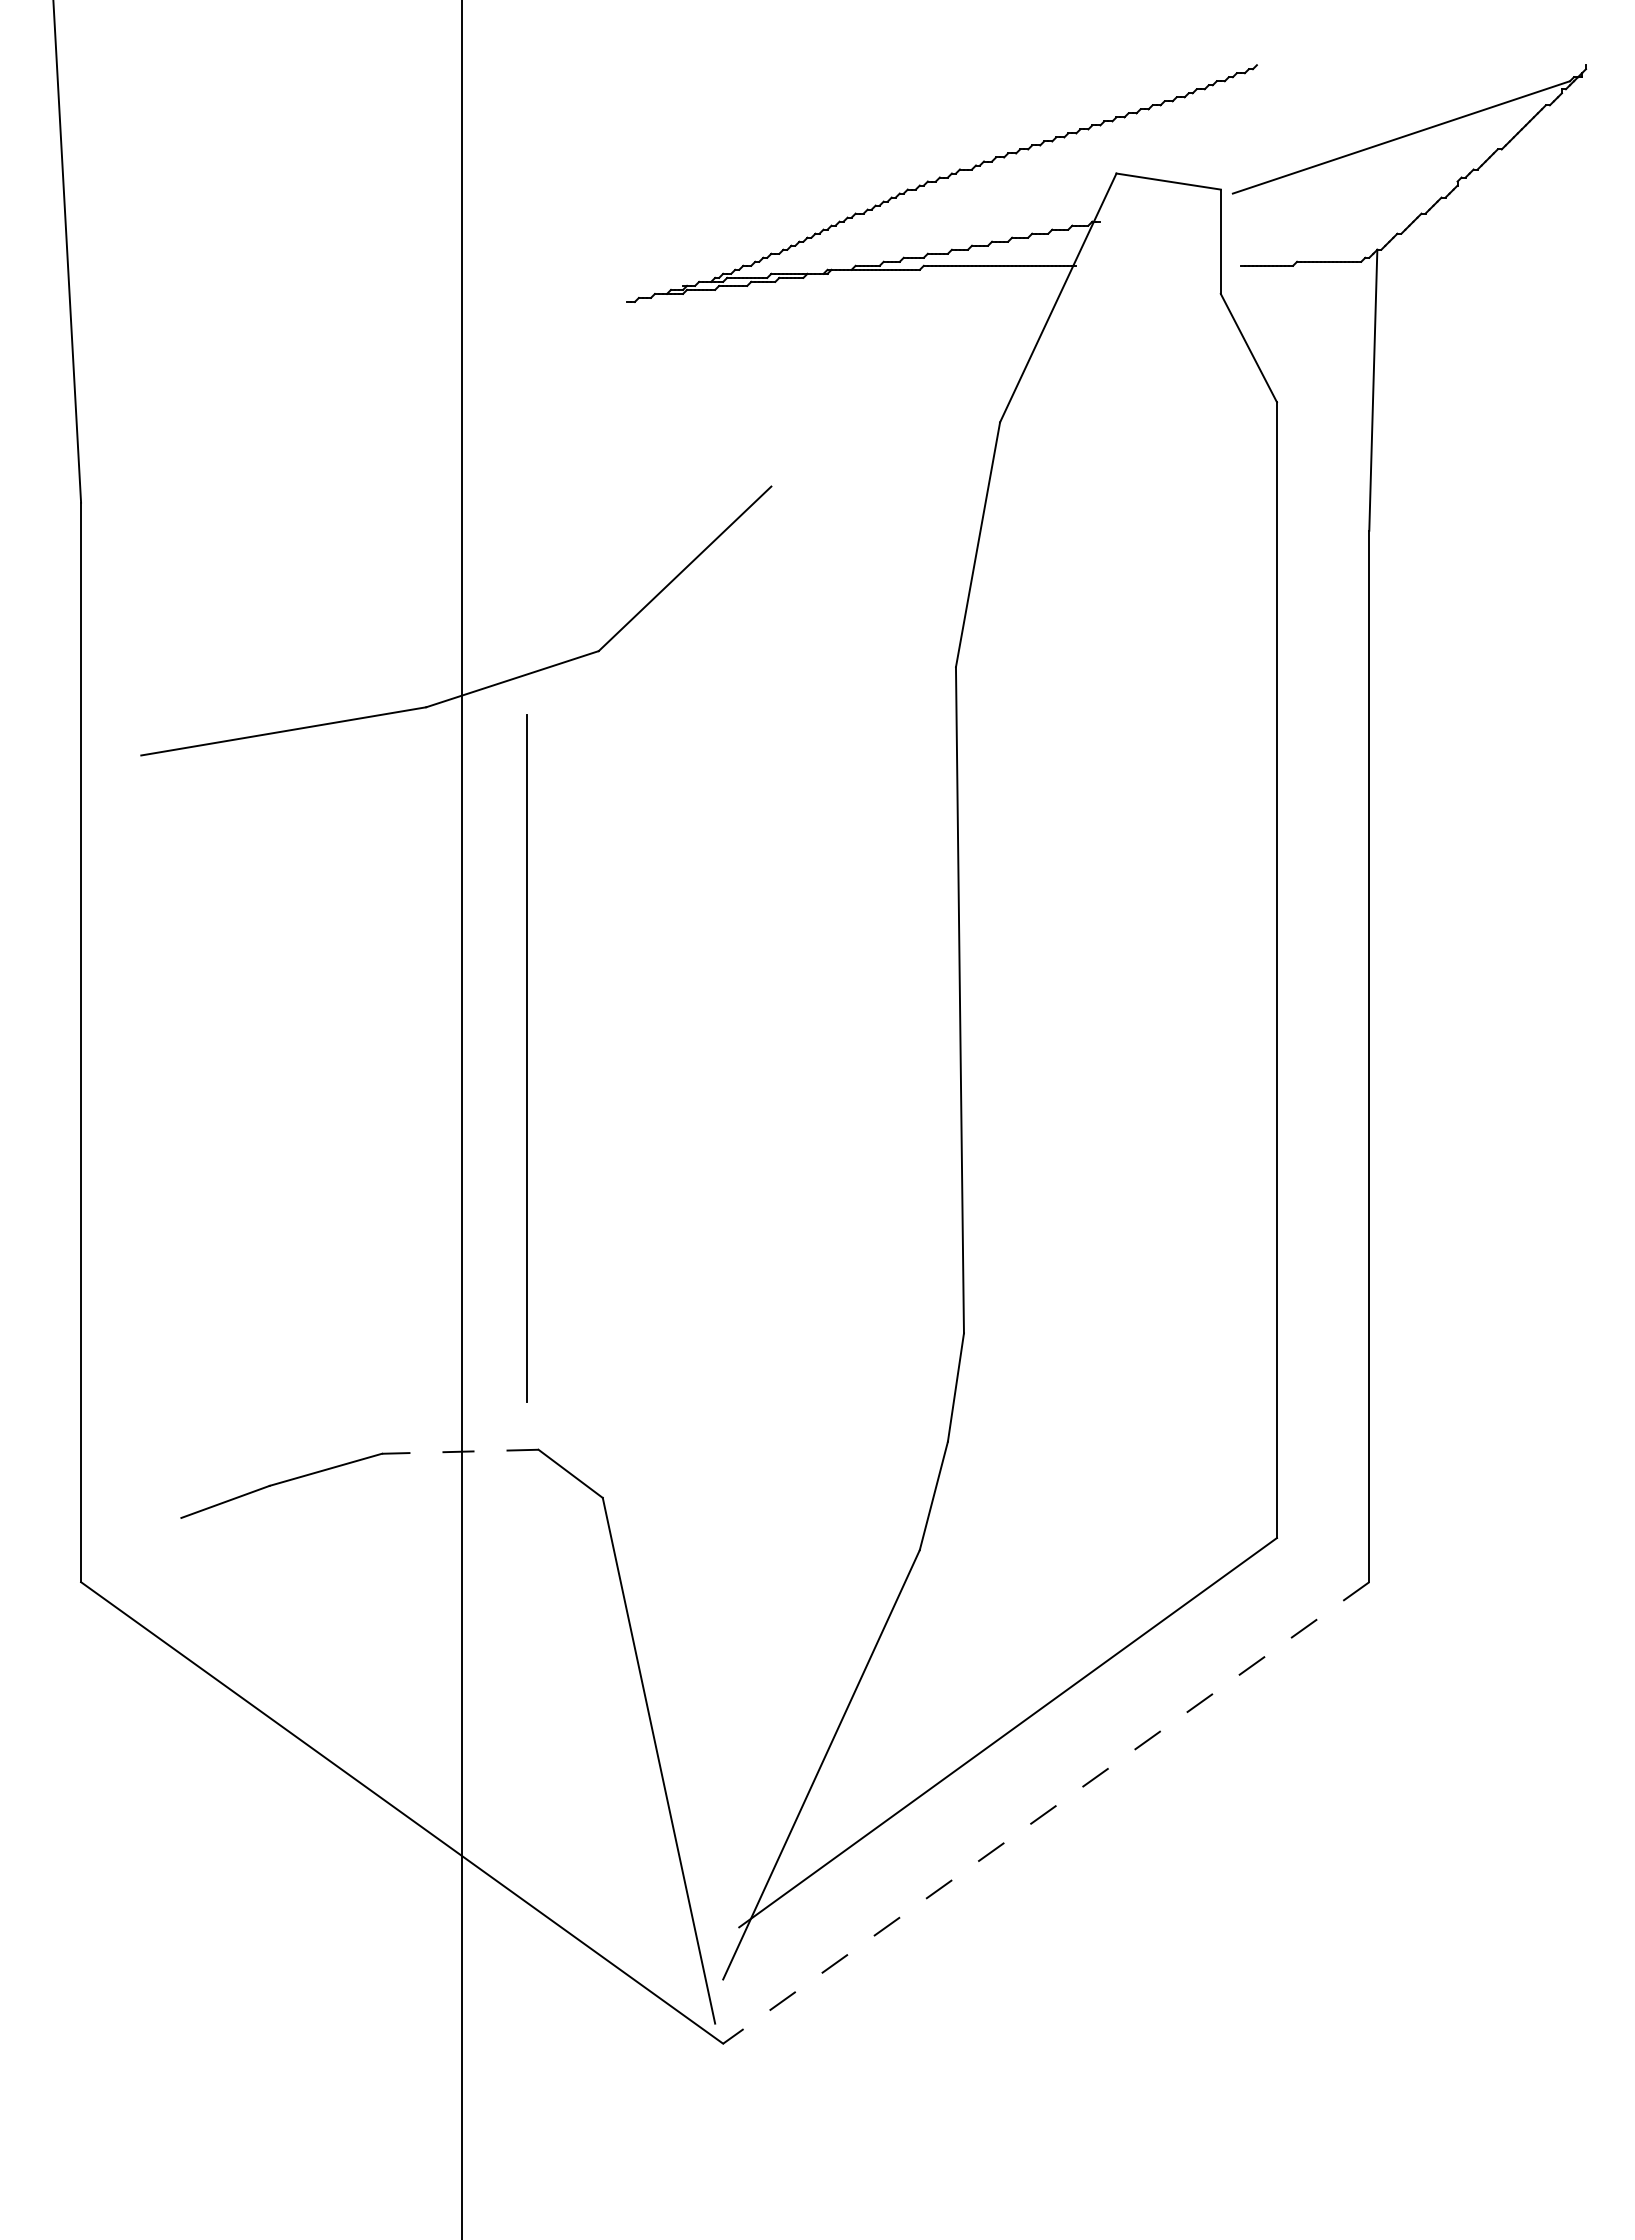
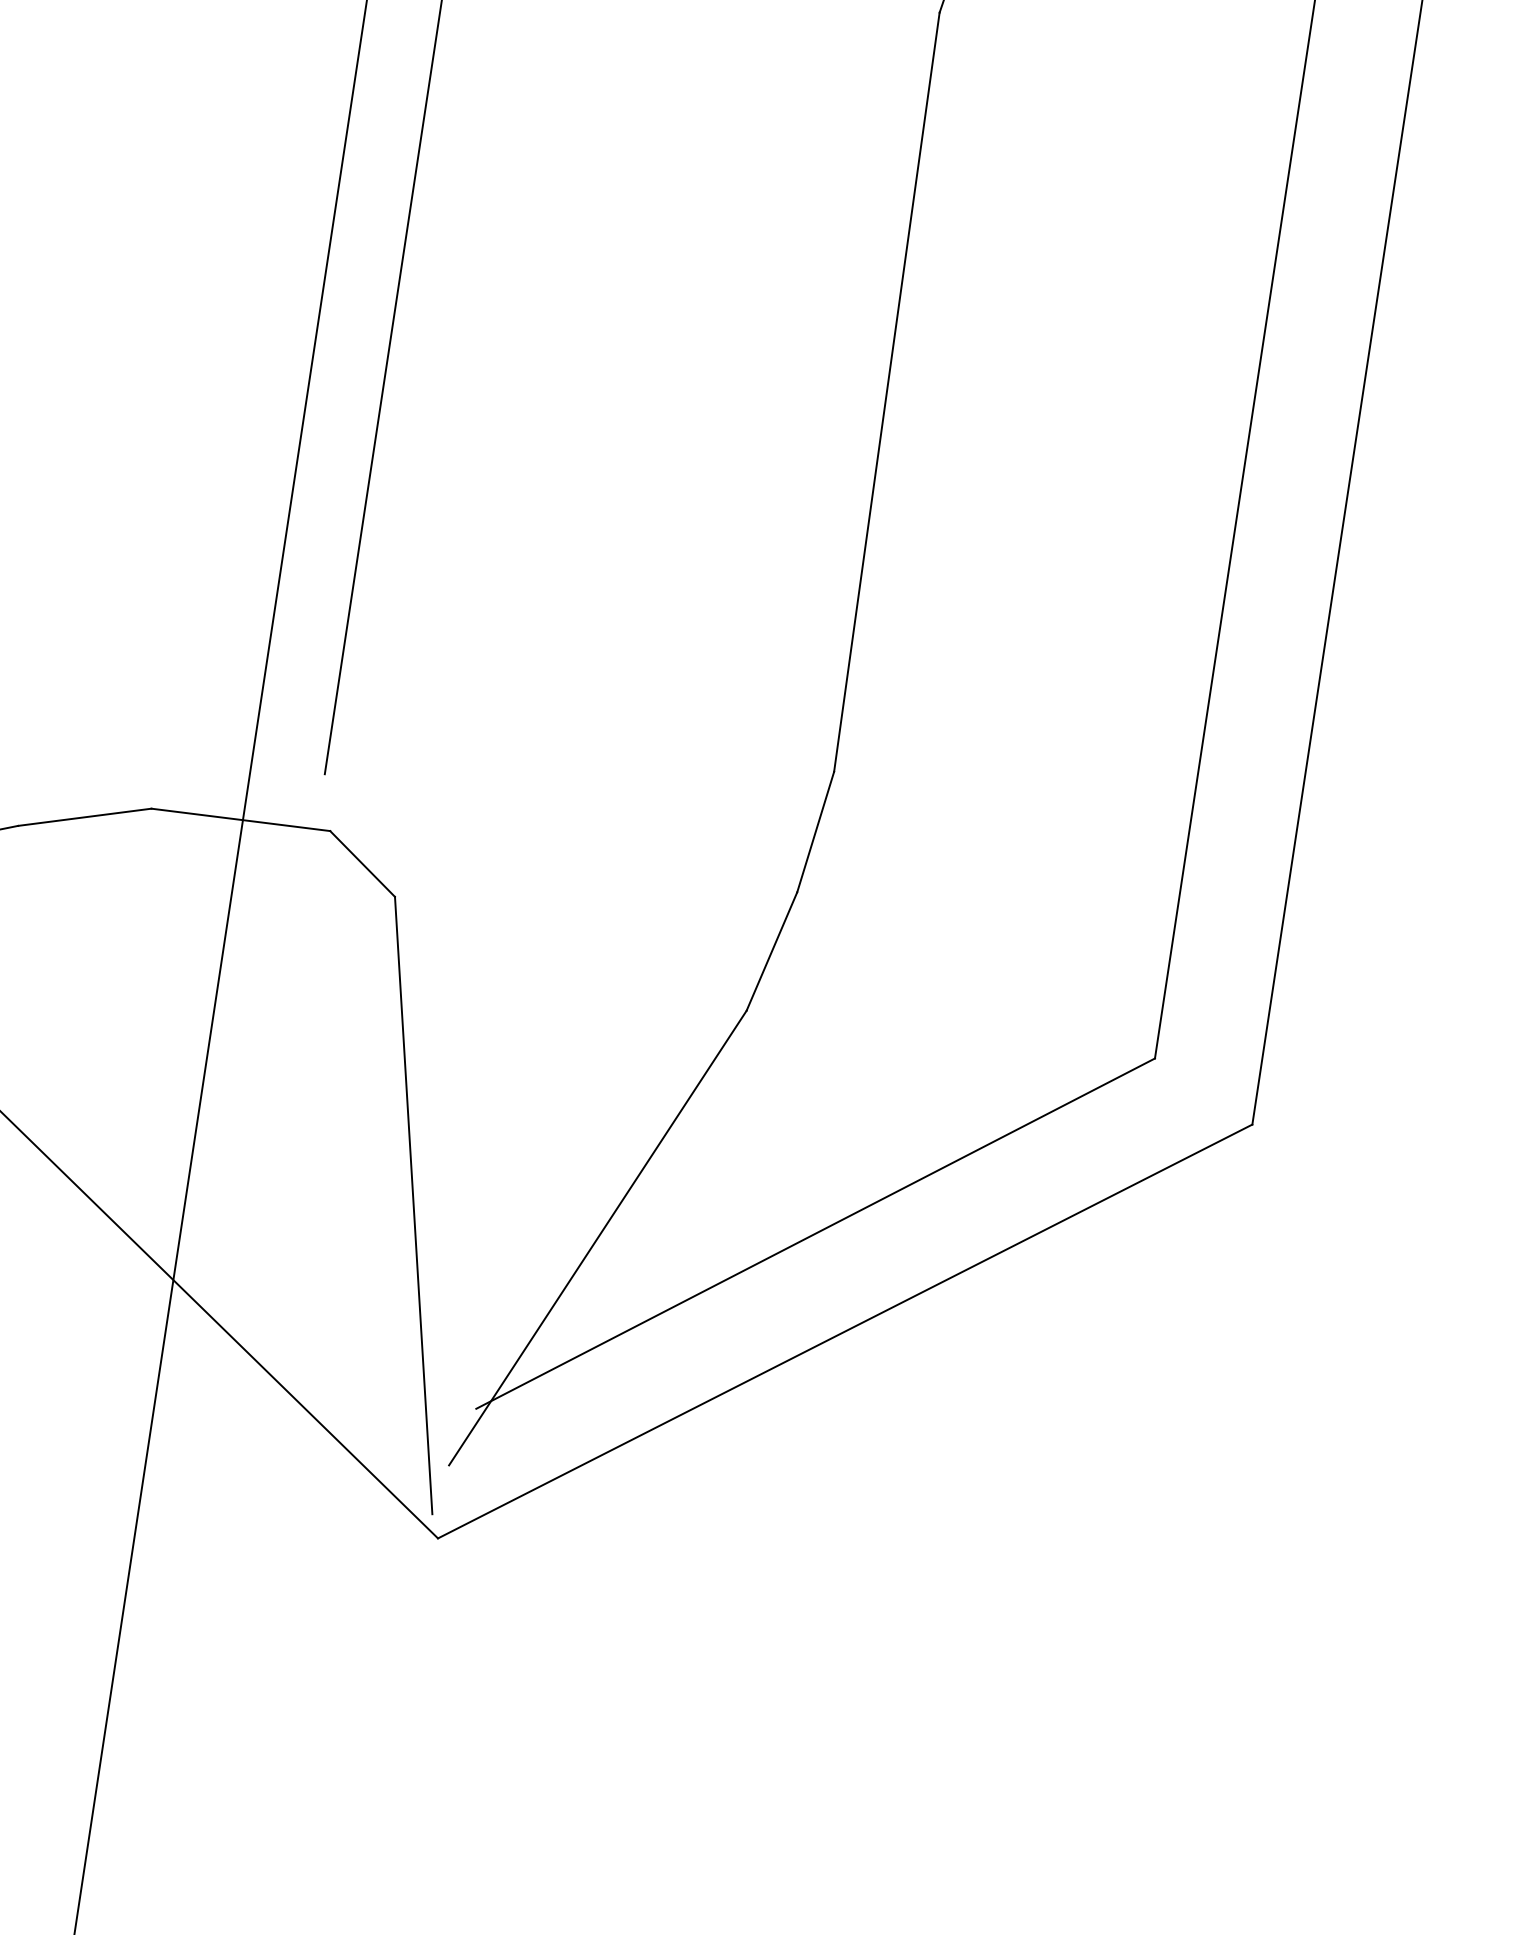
line: (459, 1451) -> (239, 819), dashed -> solid
line: (1045, 1813) -> (844, 1332), dashed -> solid

